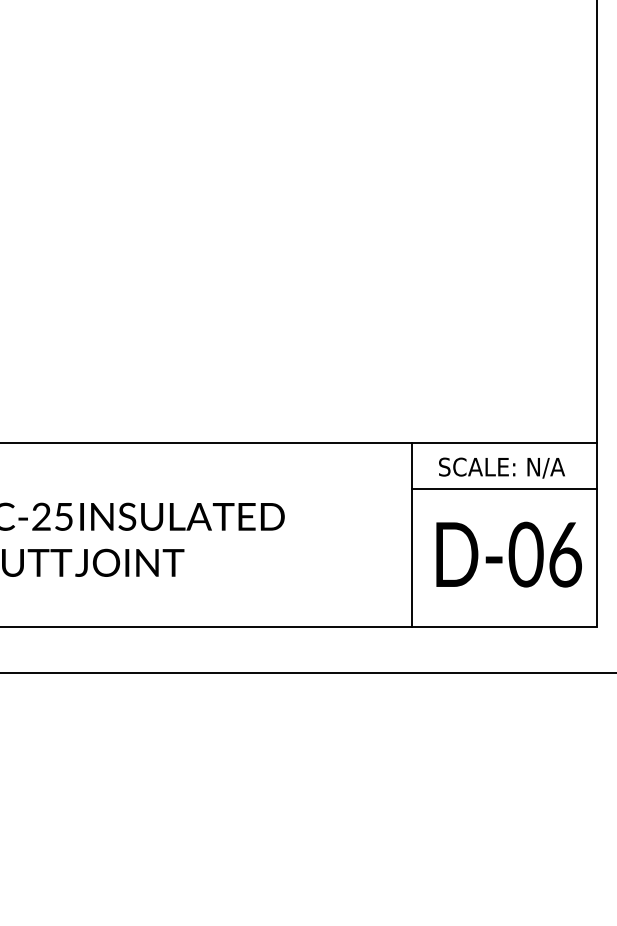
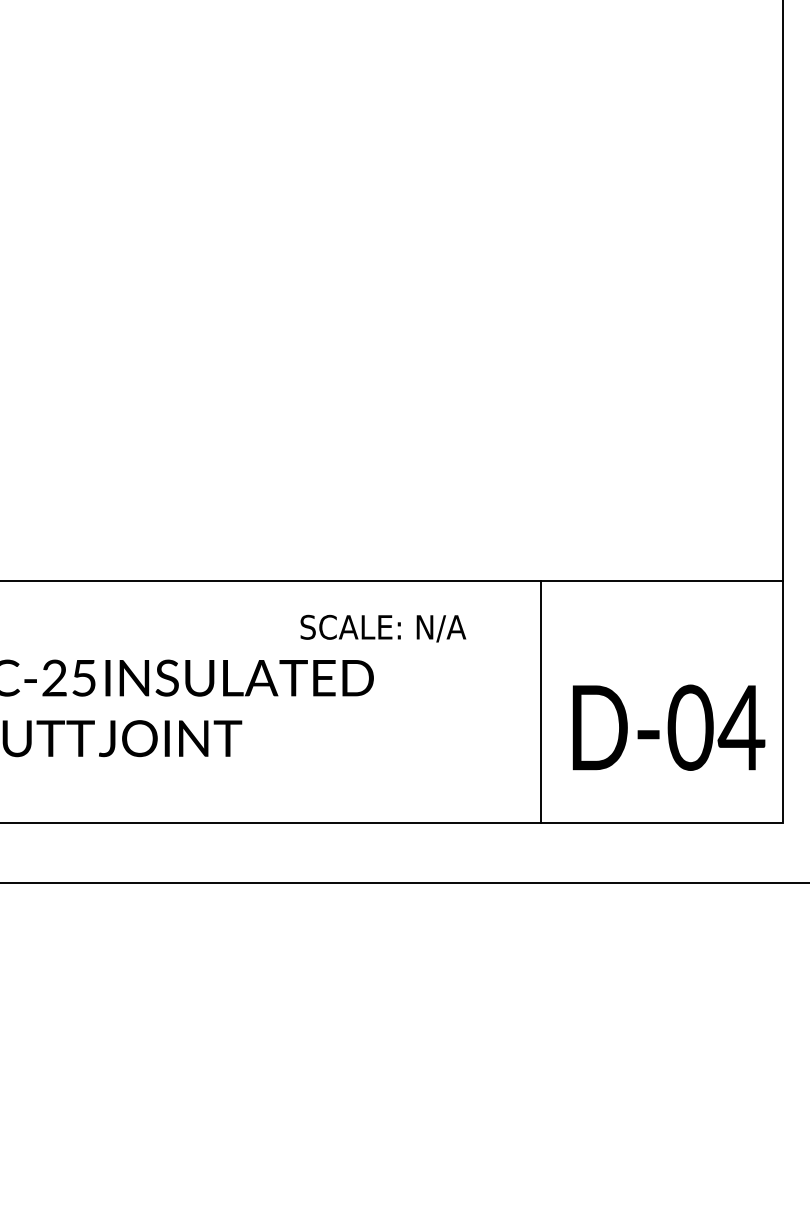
text: (501, 467) -> (382, 627), moved
line: (504, 488) -> (662, 640), removed
text: (564, 554) -> (740, 727), D-06 -> D-04

